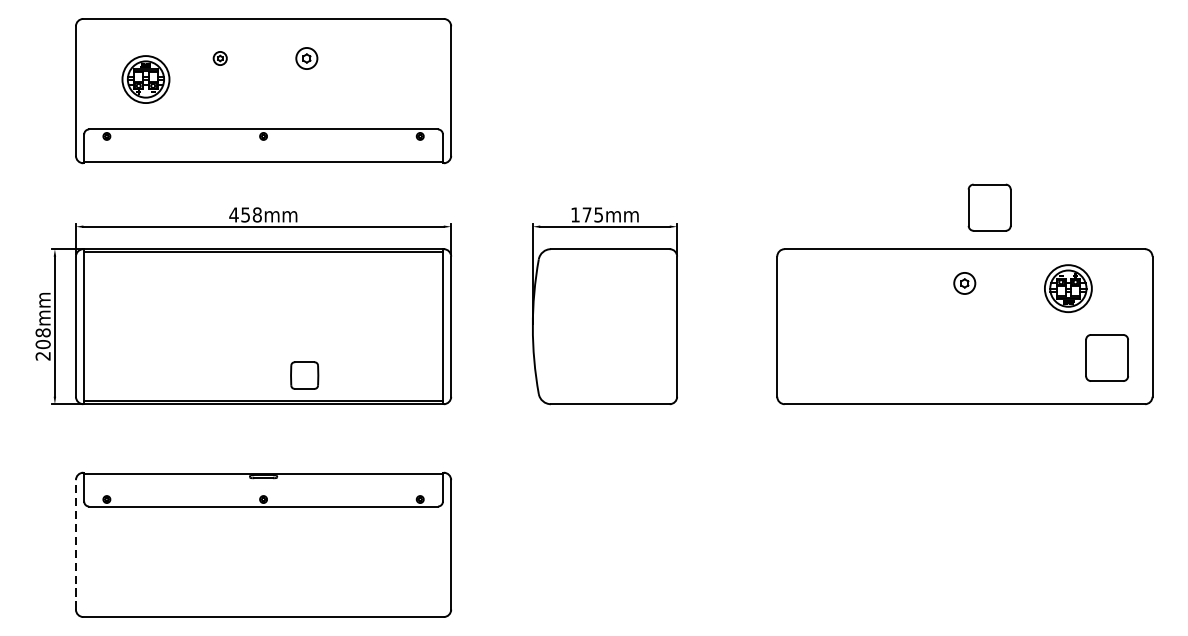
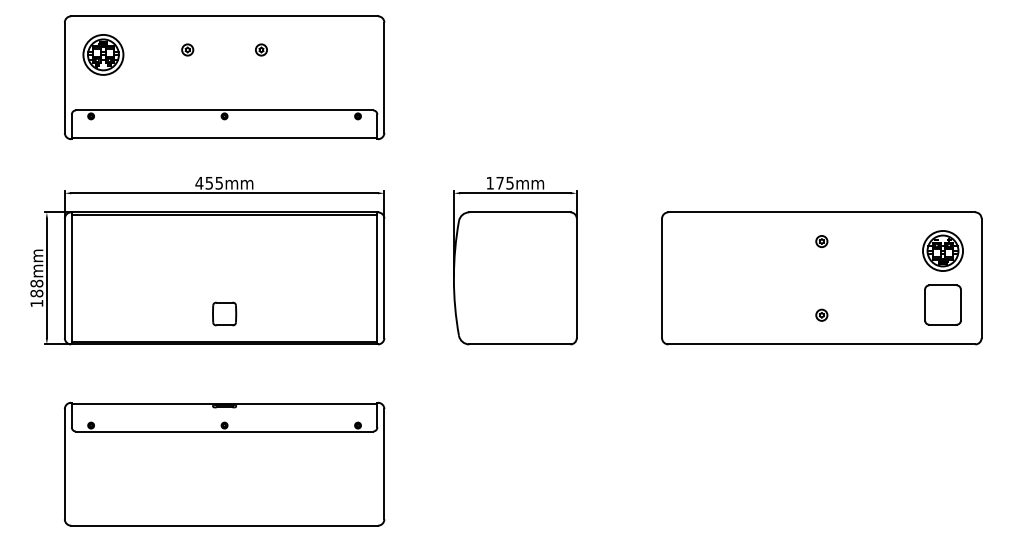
part: (306, 57) -> (261, 49), size x0.62
part: (146, 79) -> (103, 54), moved
part: (989, 207) -> (842, 176), removed
text: (257, 214) -> (219, 182), 458mm -> 455mm
part: (964, 283) -> (821, 241), size x0.62
part: (1067, 288) -> (942, 250), moved
text: (42, 350) -> (36, 298), 208mm -> 188mm
part: (964, 369) -> (821, 314), added
part: (304, 374) -> (224, 313), moved
line: (75, 544) -> (64, 463), dashed -> solid

